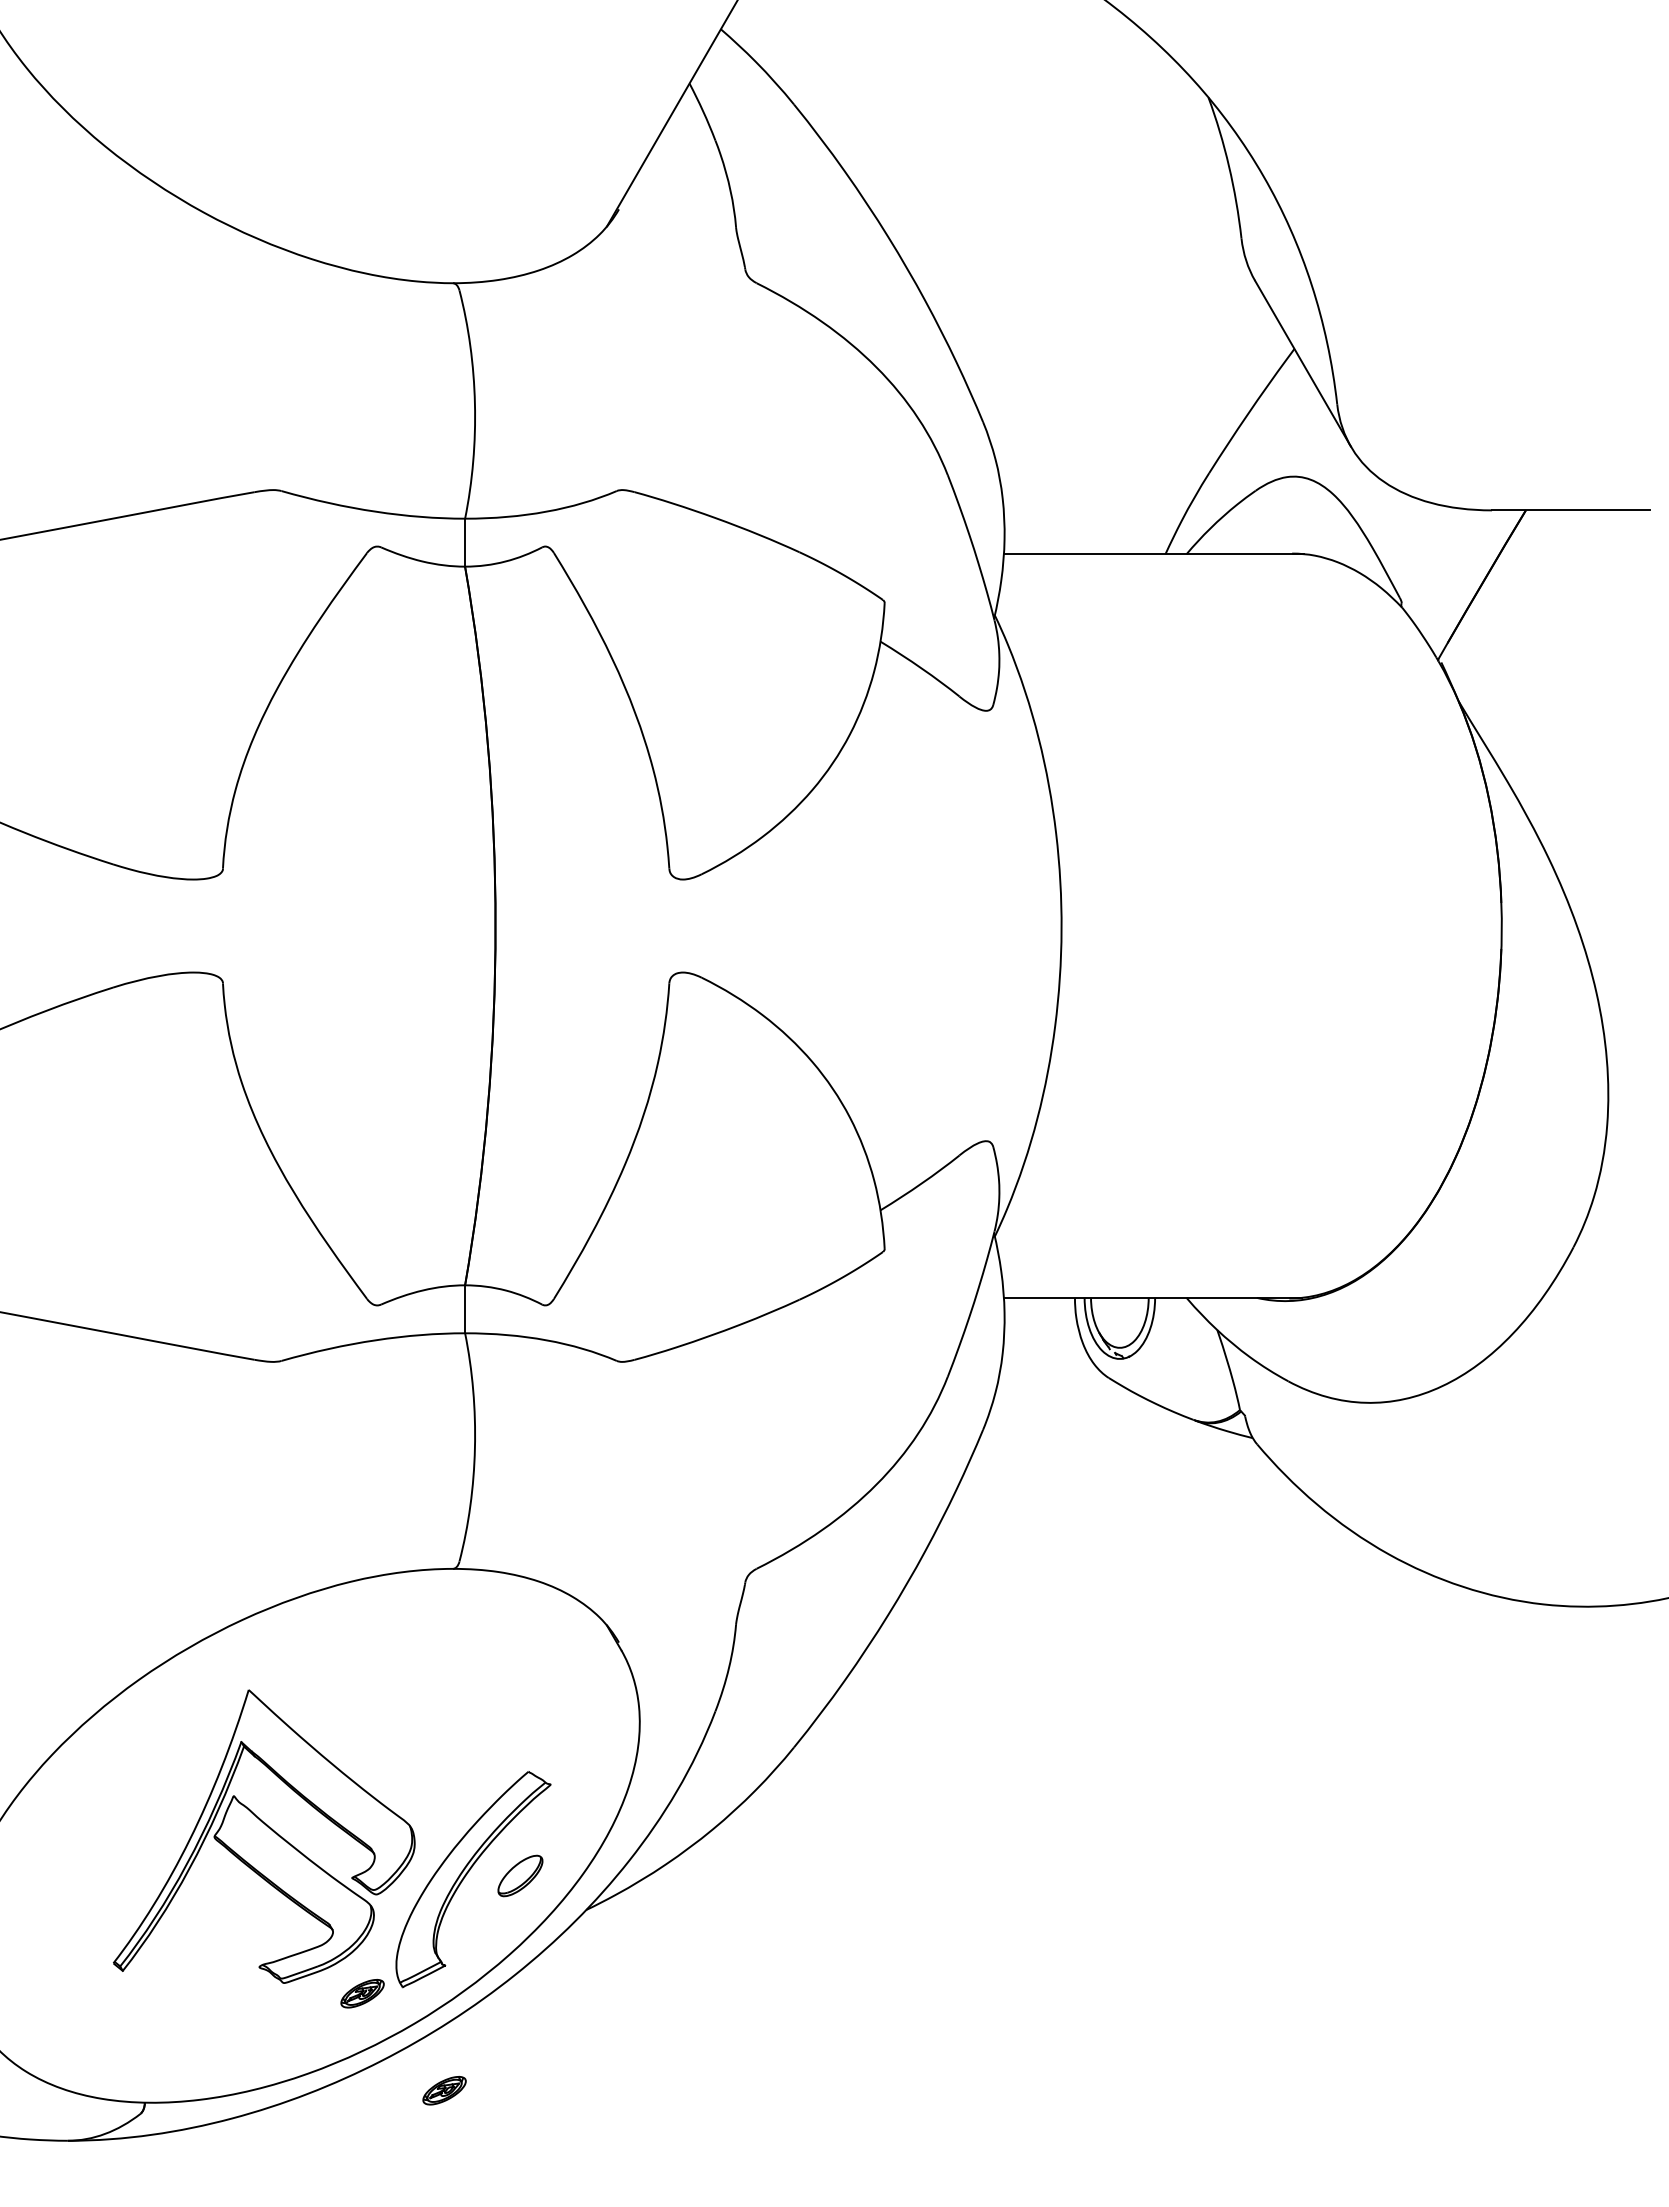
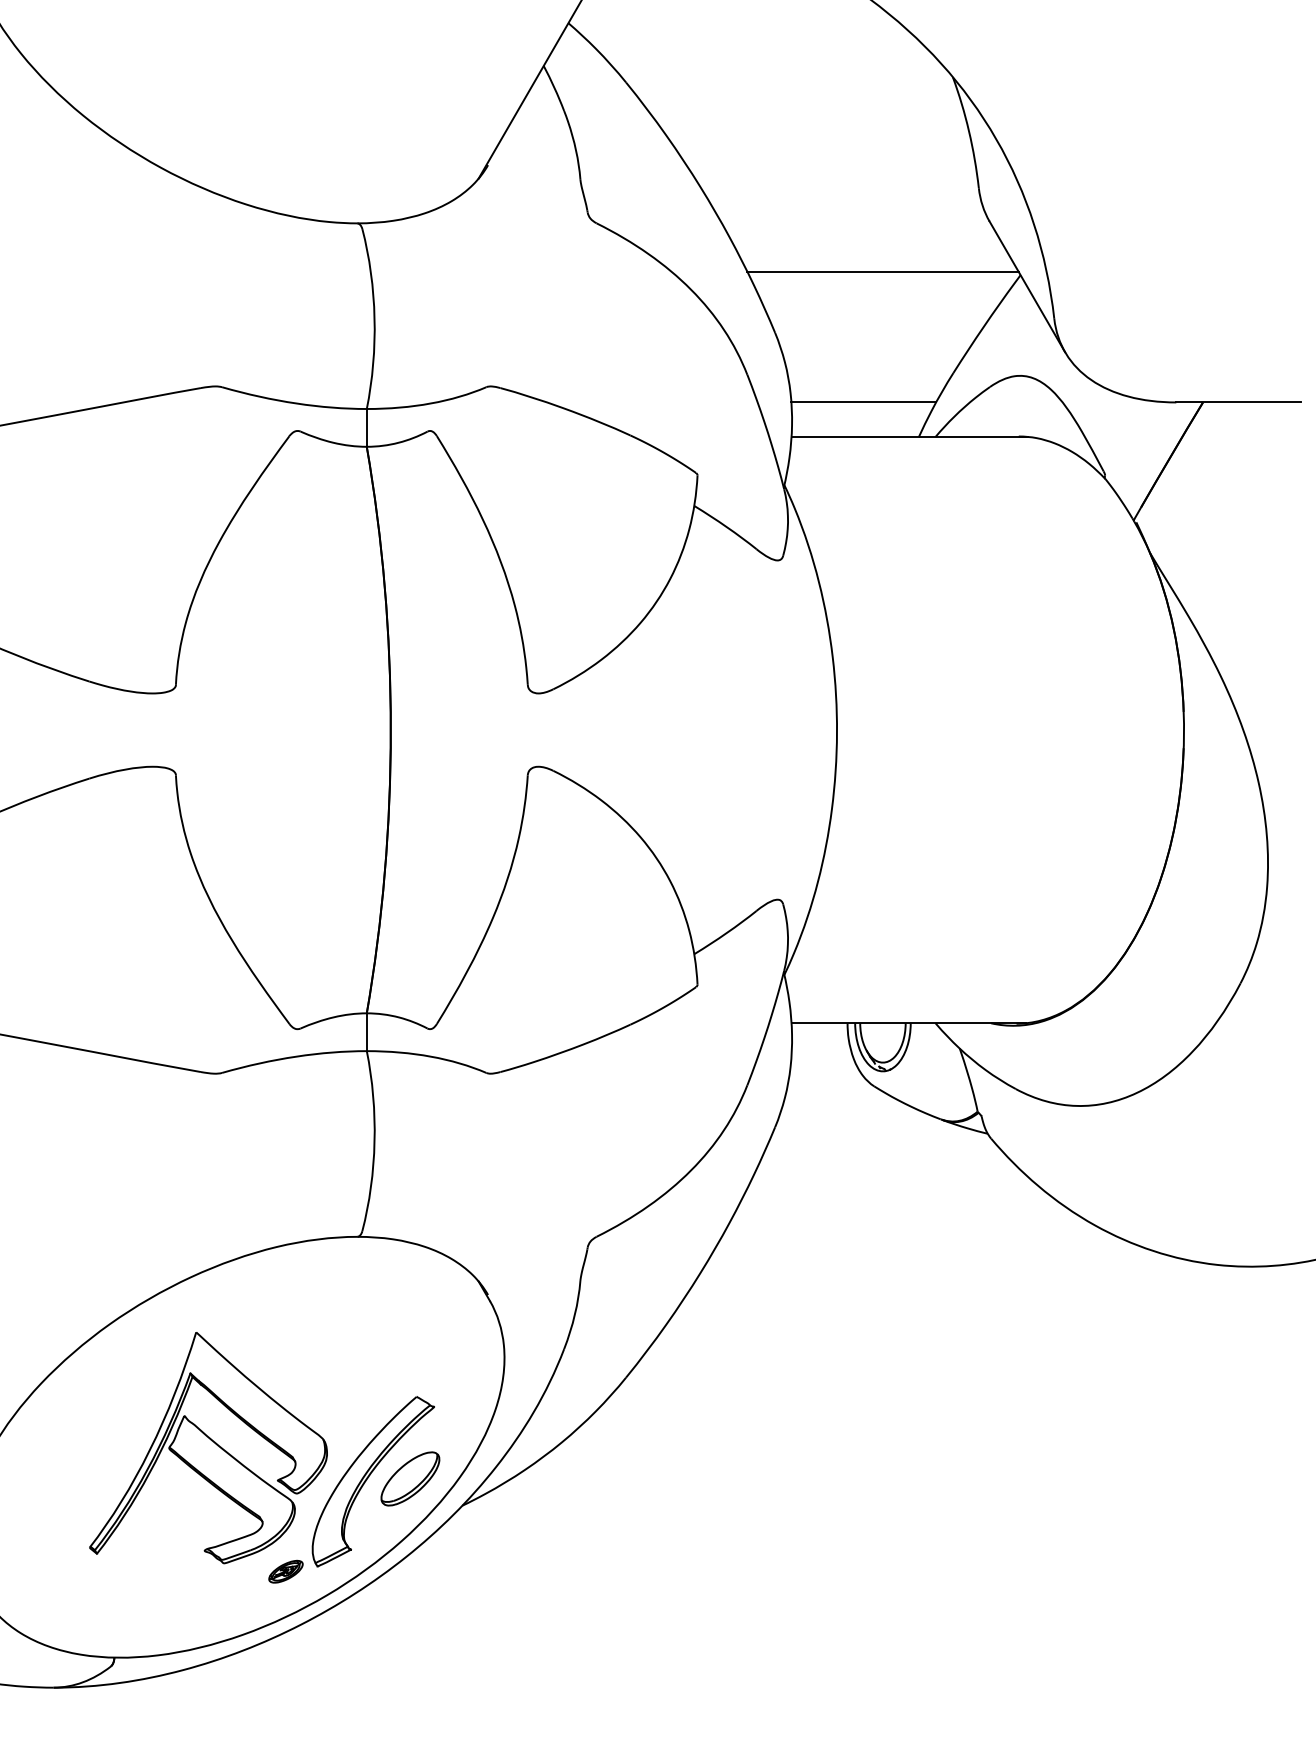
line: (1119, 344) -> (882, 271), added
line: (1095, 510) -> (863, 402), added
part: (520, 1875) -> (410, 1478), size x1.67
part: (444, 2090) -> (350, 1648), removed

